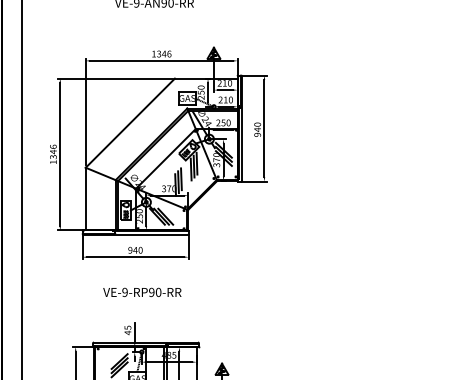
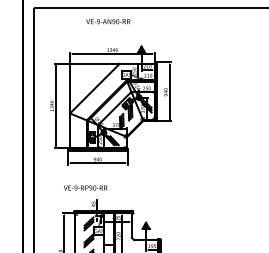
text: (142, 291) -> (85, 187), moved

